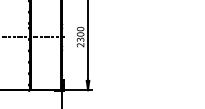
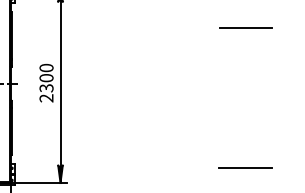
line: (186, 7) -> (245, 27), added
line: (186, 82) -> (245, 168), added

